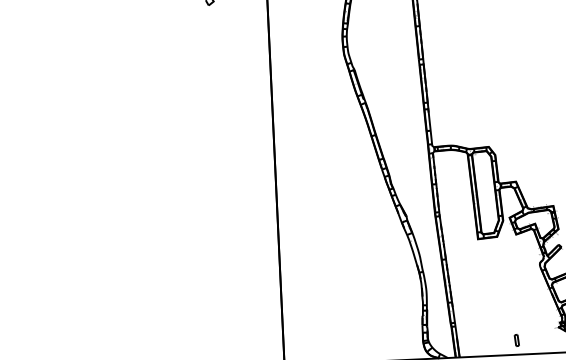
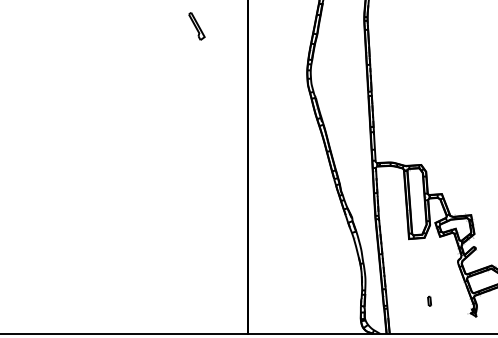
part: (516, 339) -> (429, 300), moved

